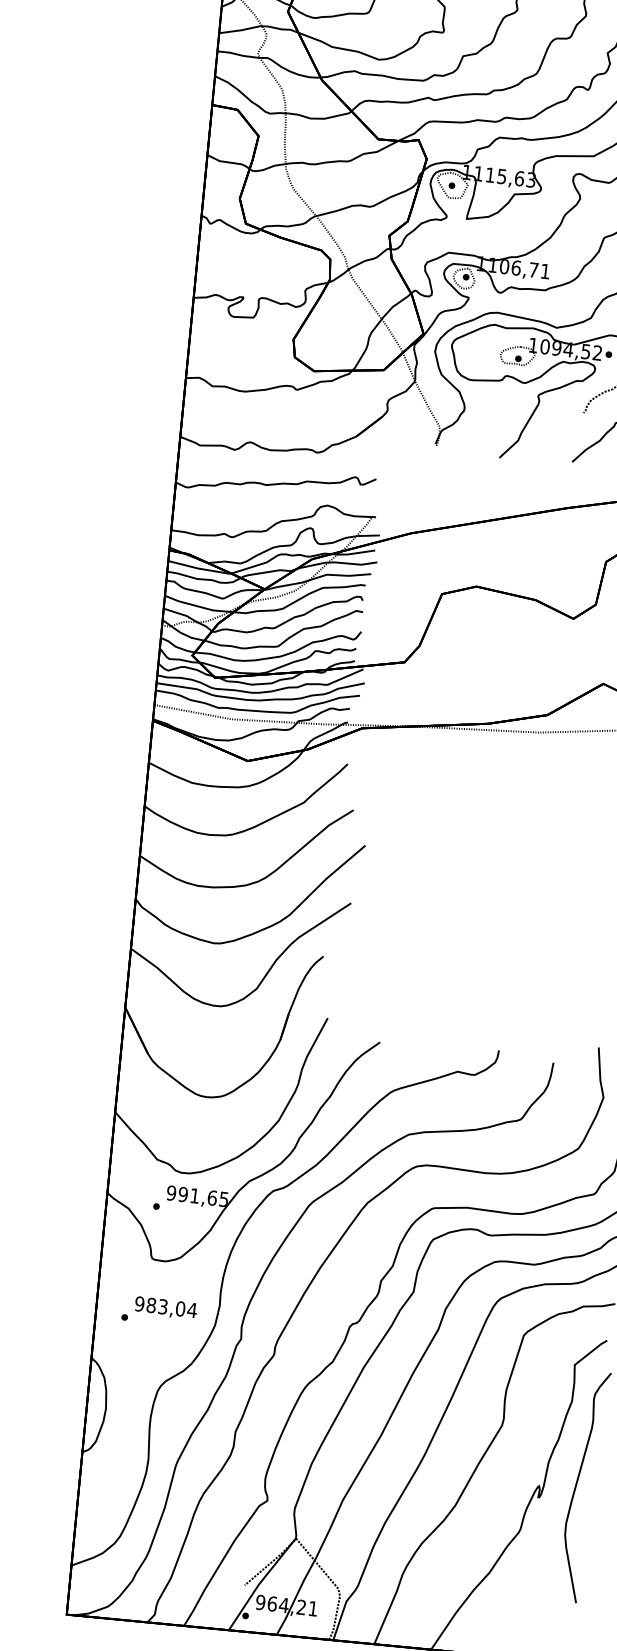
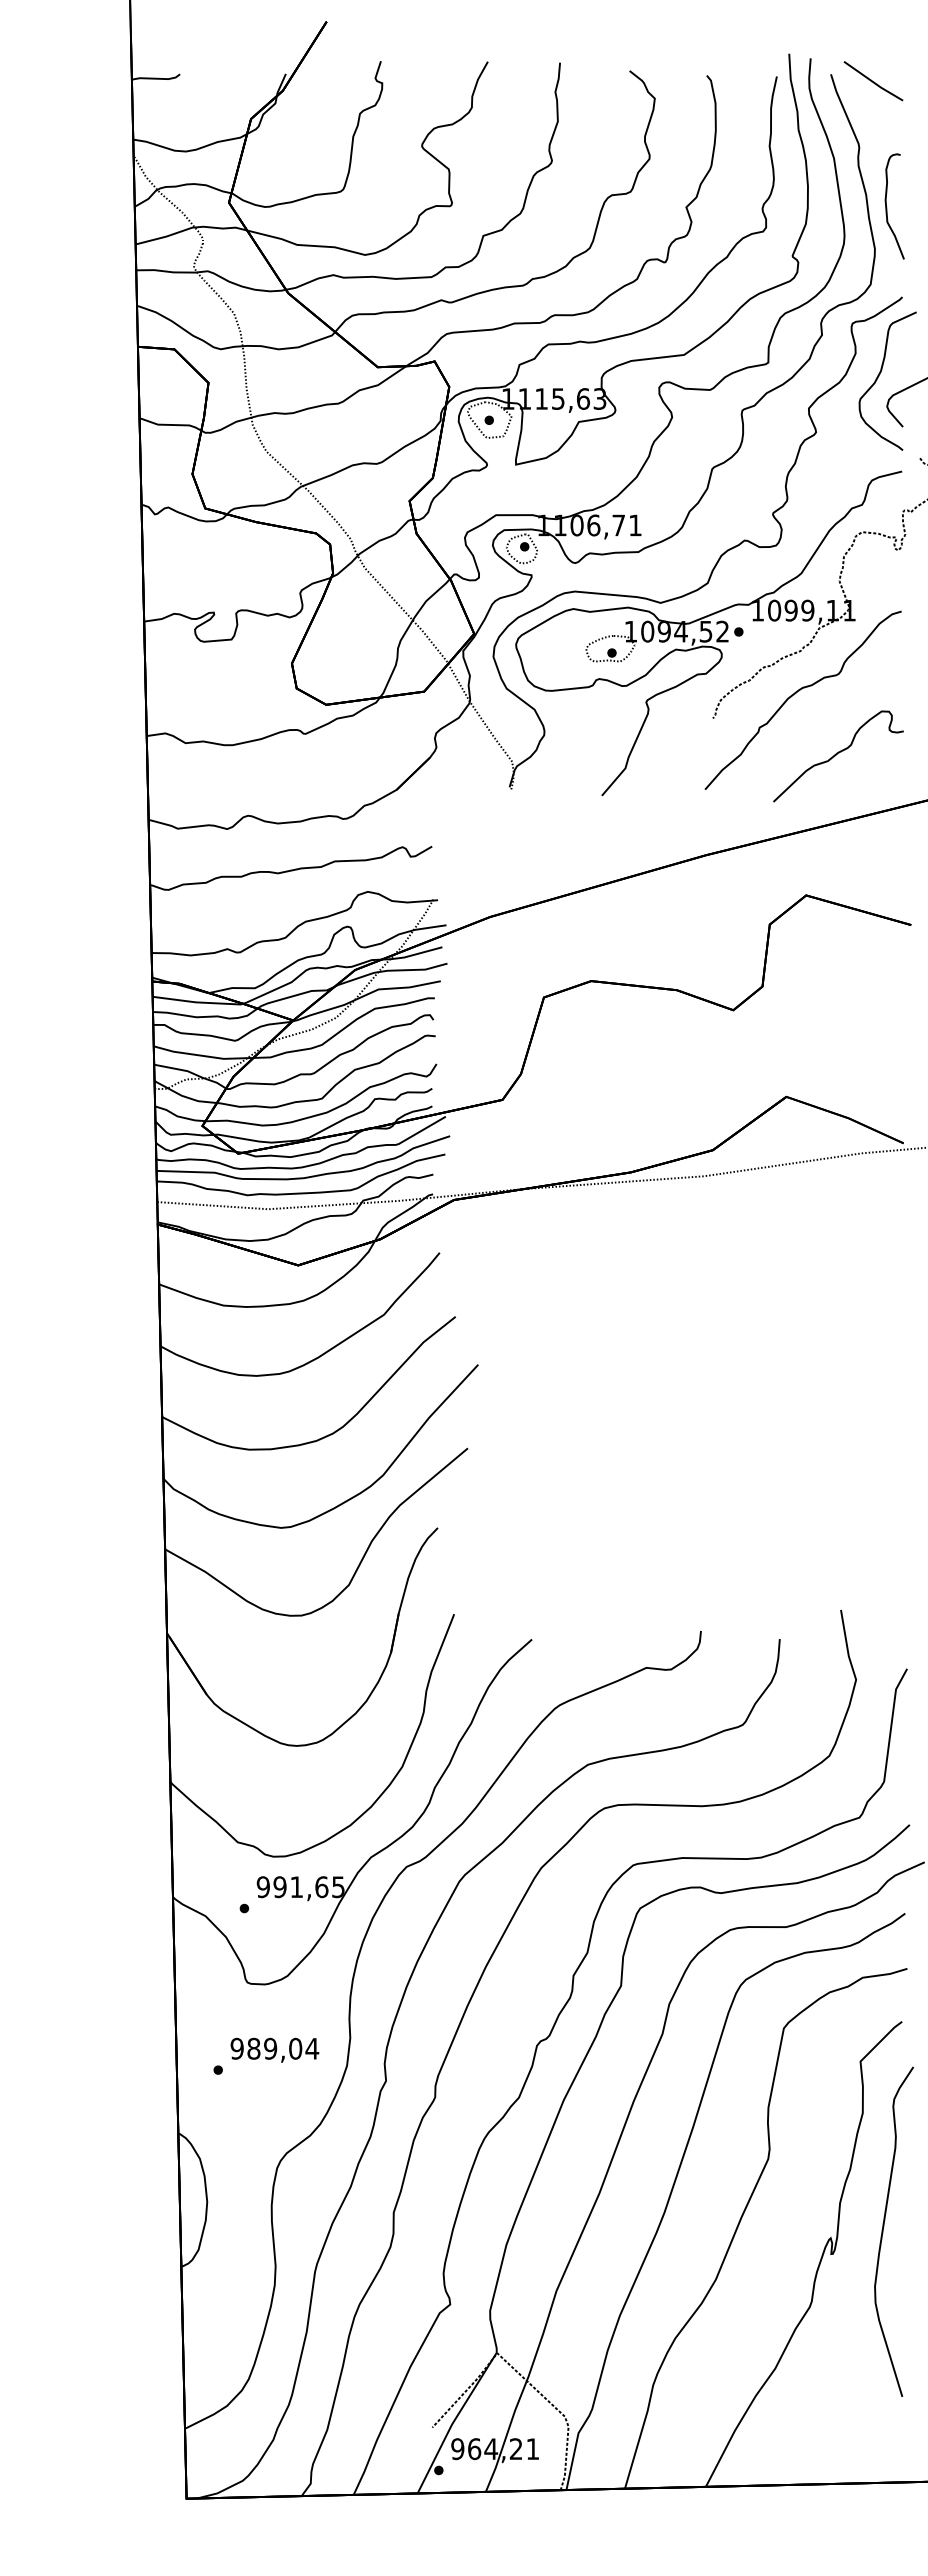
text: (163, 1306) -> (270, 2048), 983,04 -> 989,04

